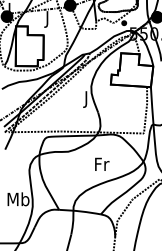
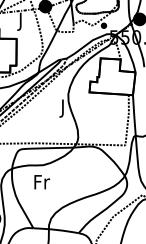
text: (102, 163) -> (42, 181), moved

